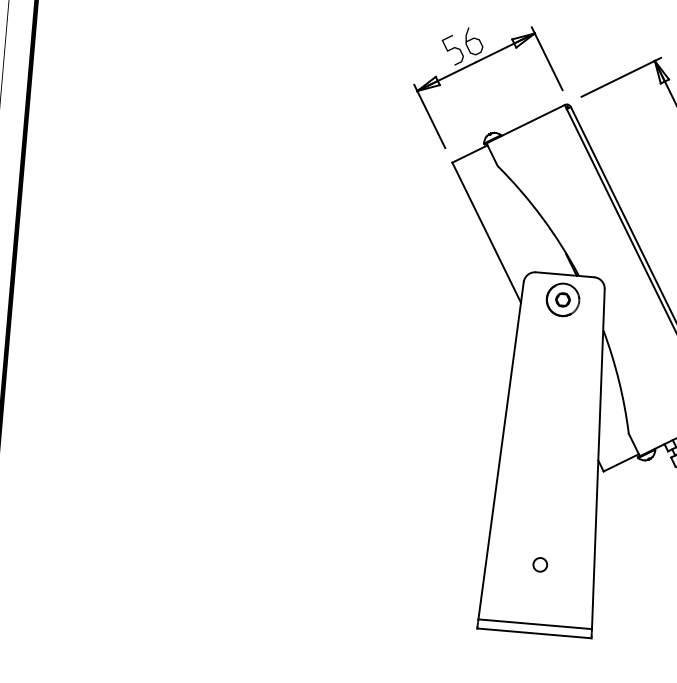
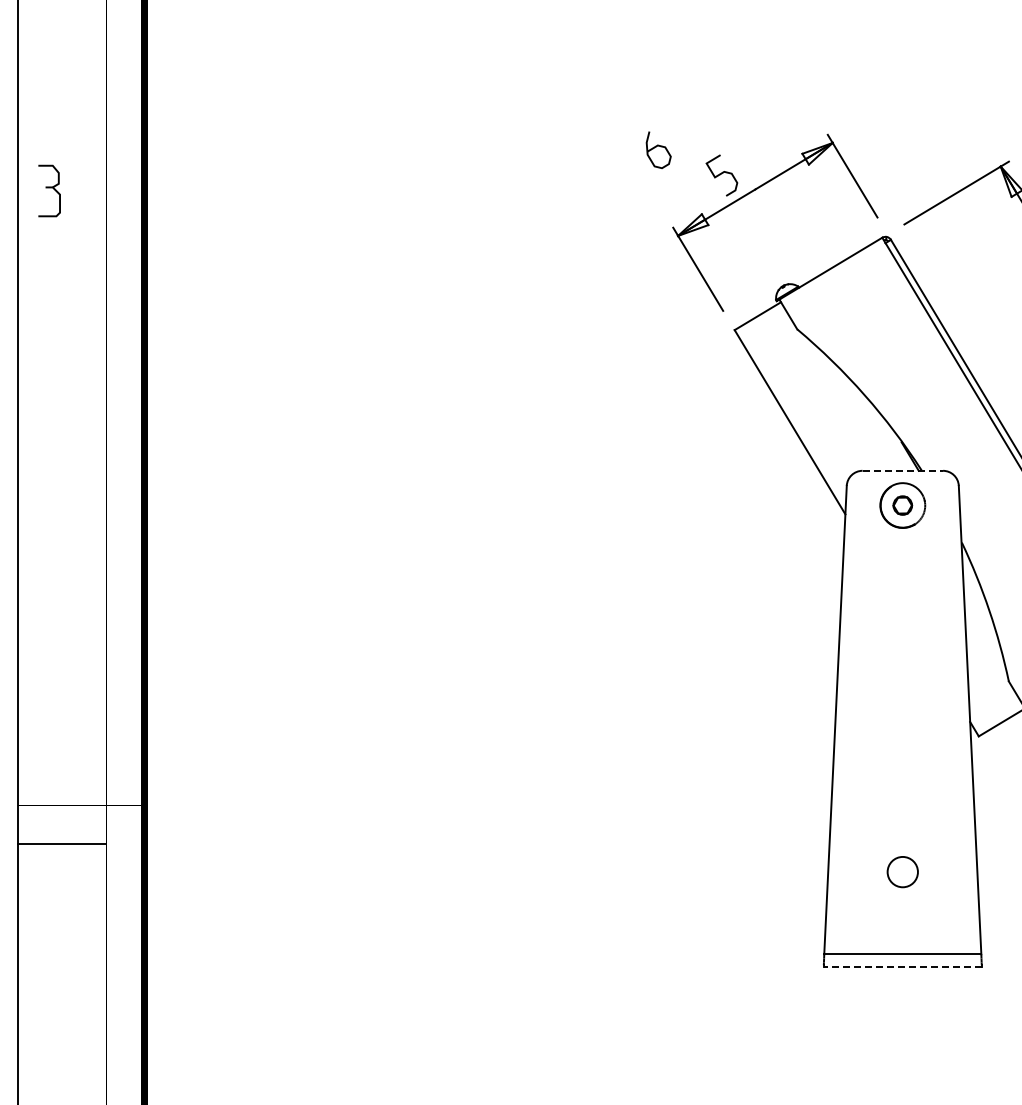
curve: (472, 39) -> (656, 147), moved
line: (565, 274) -> (903, 470), solid -> dashed
circle: (540, 564) -> (902, 871), size x1.6
line: (534, 633) -> (902, 966), solid -> dashed

